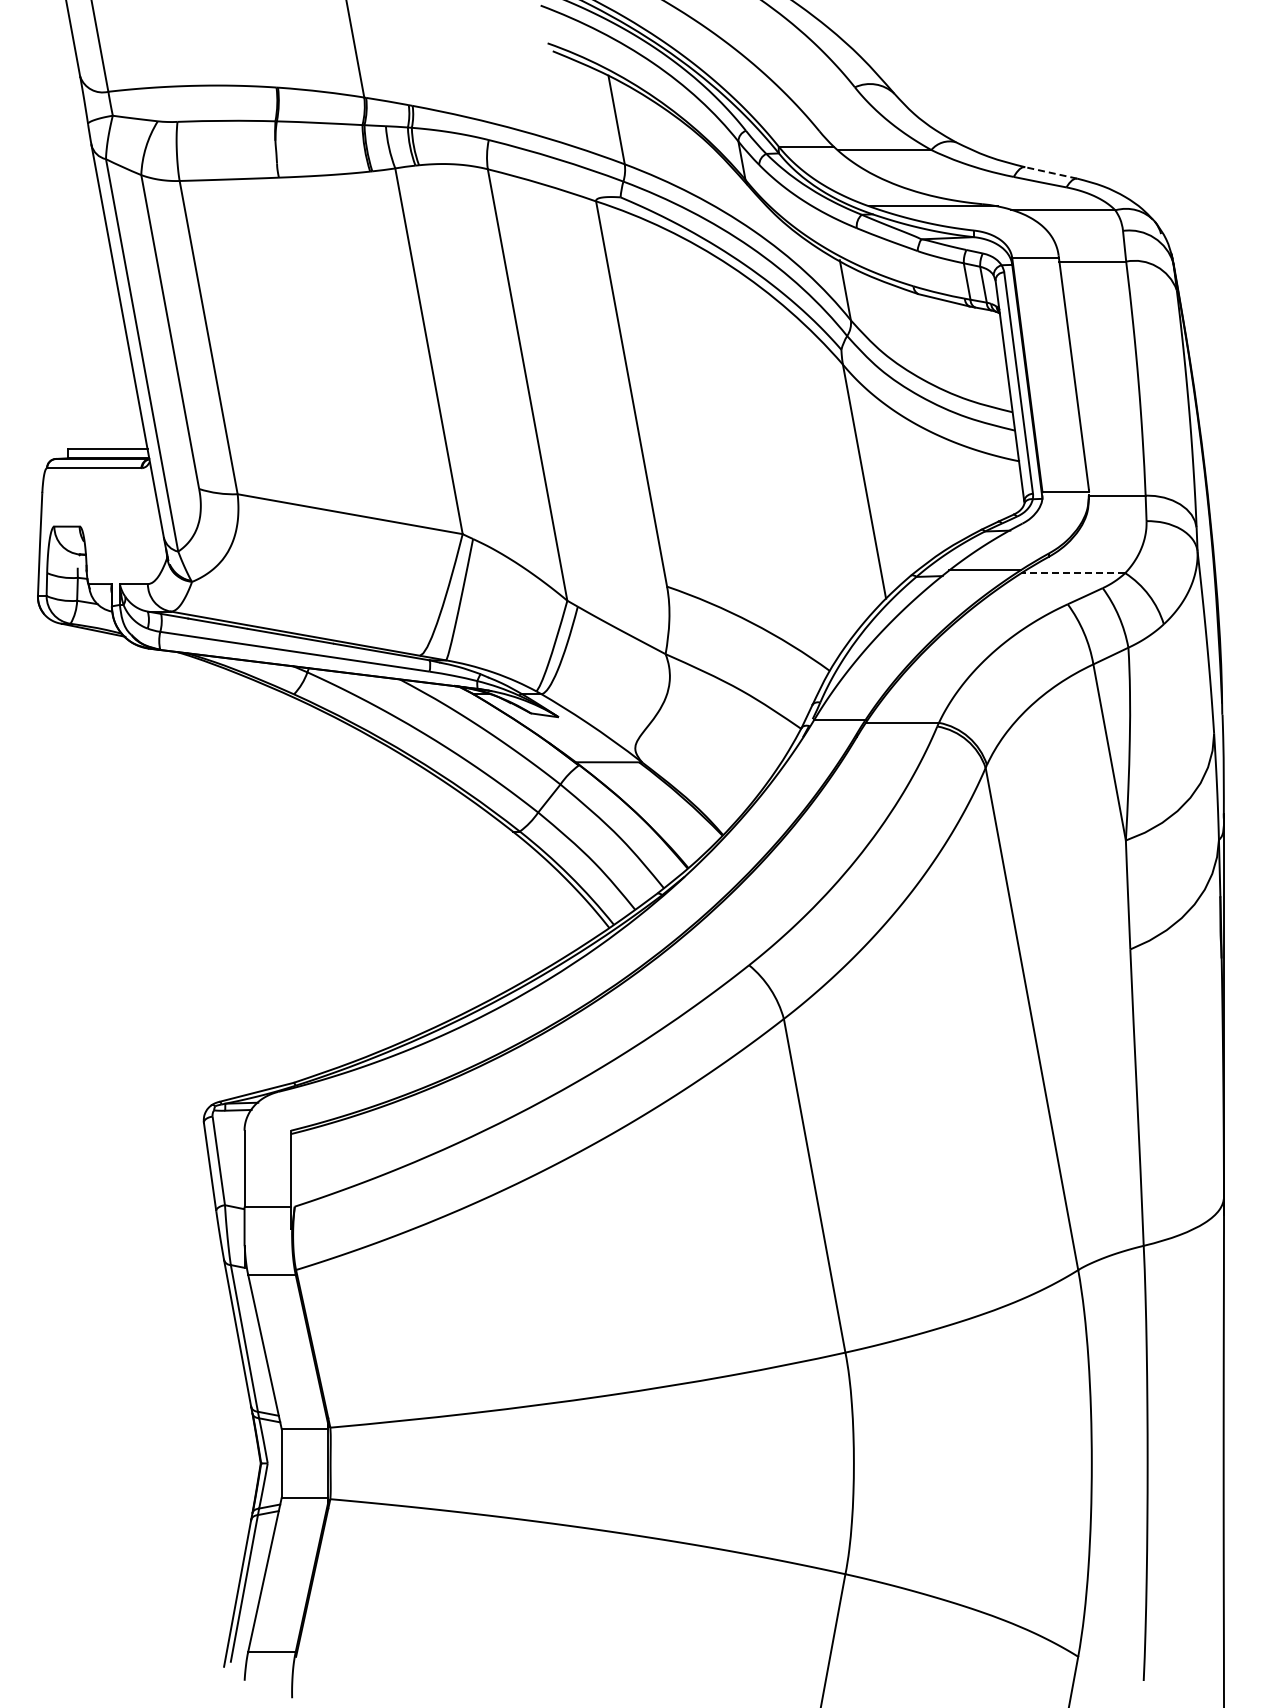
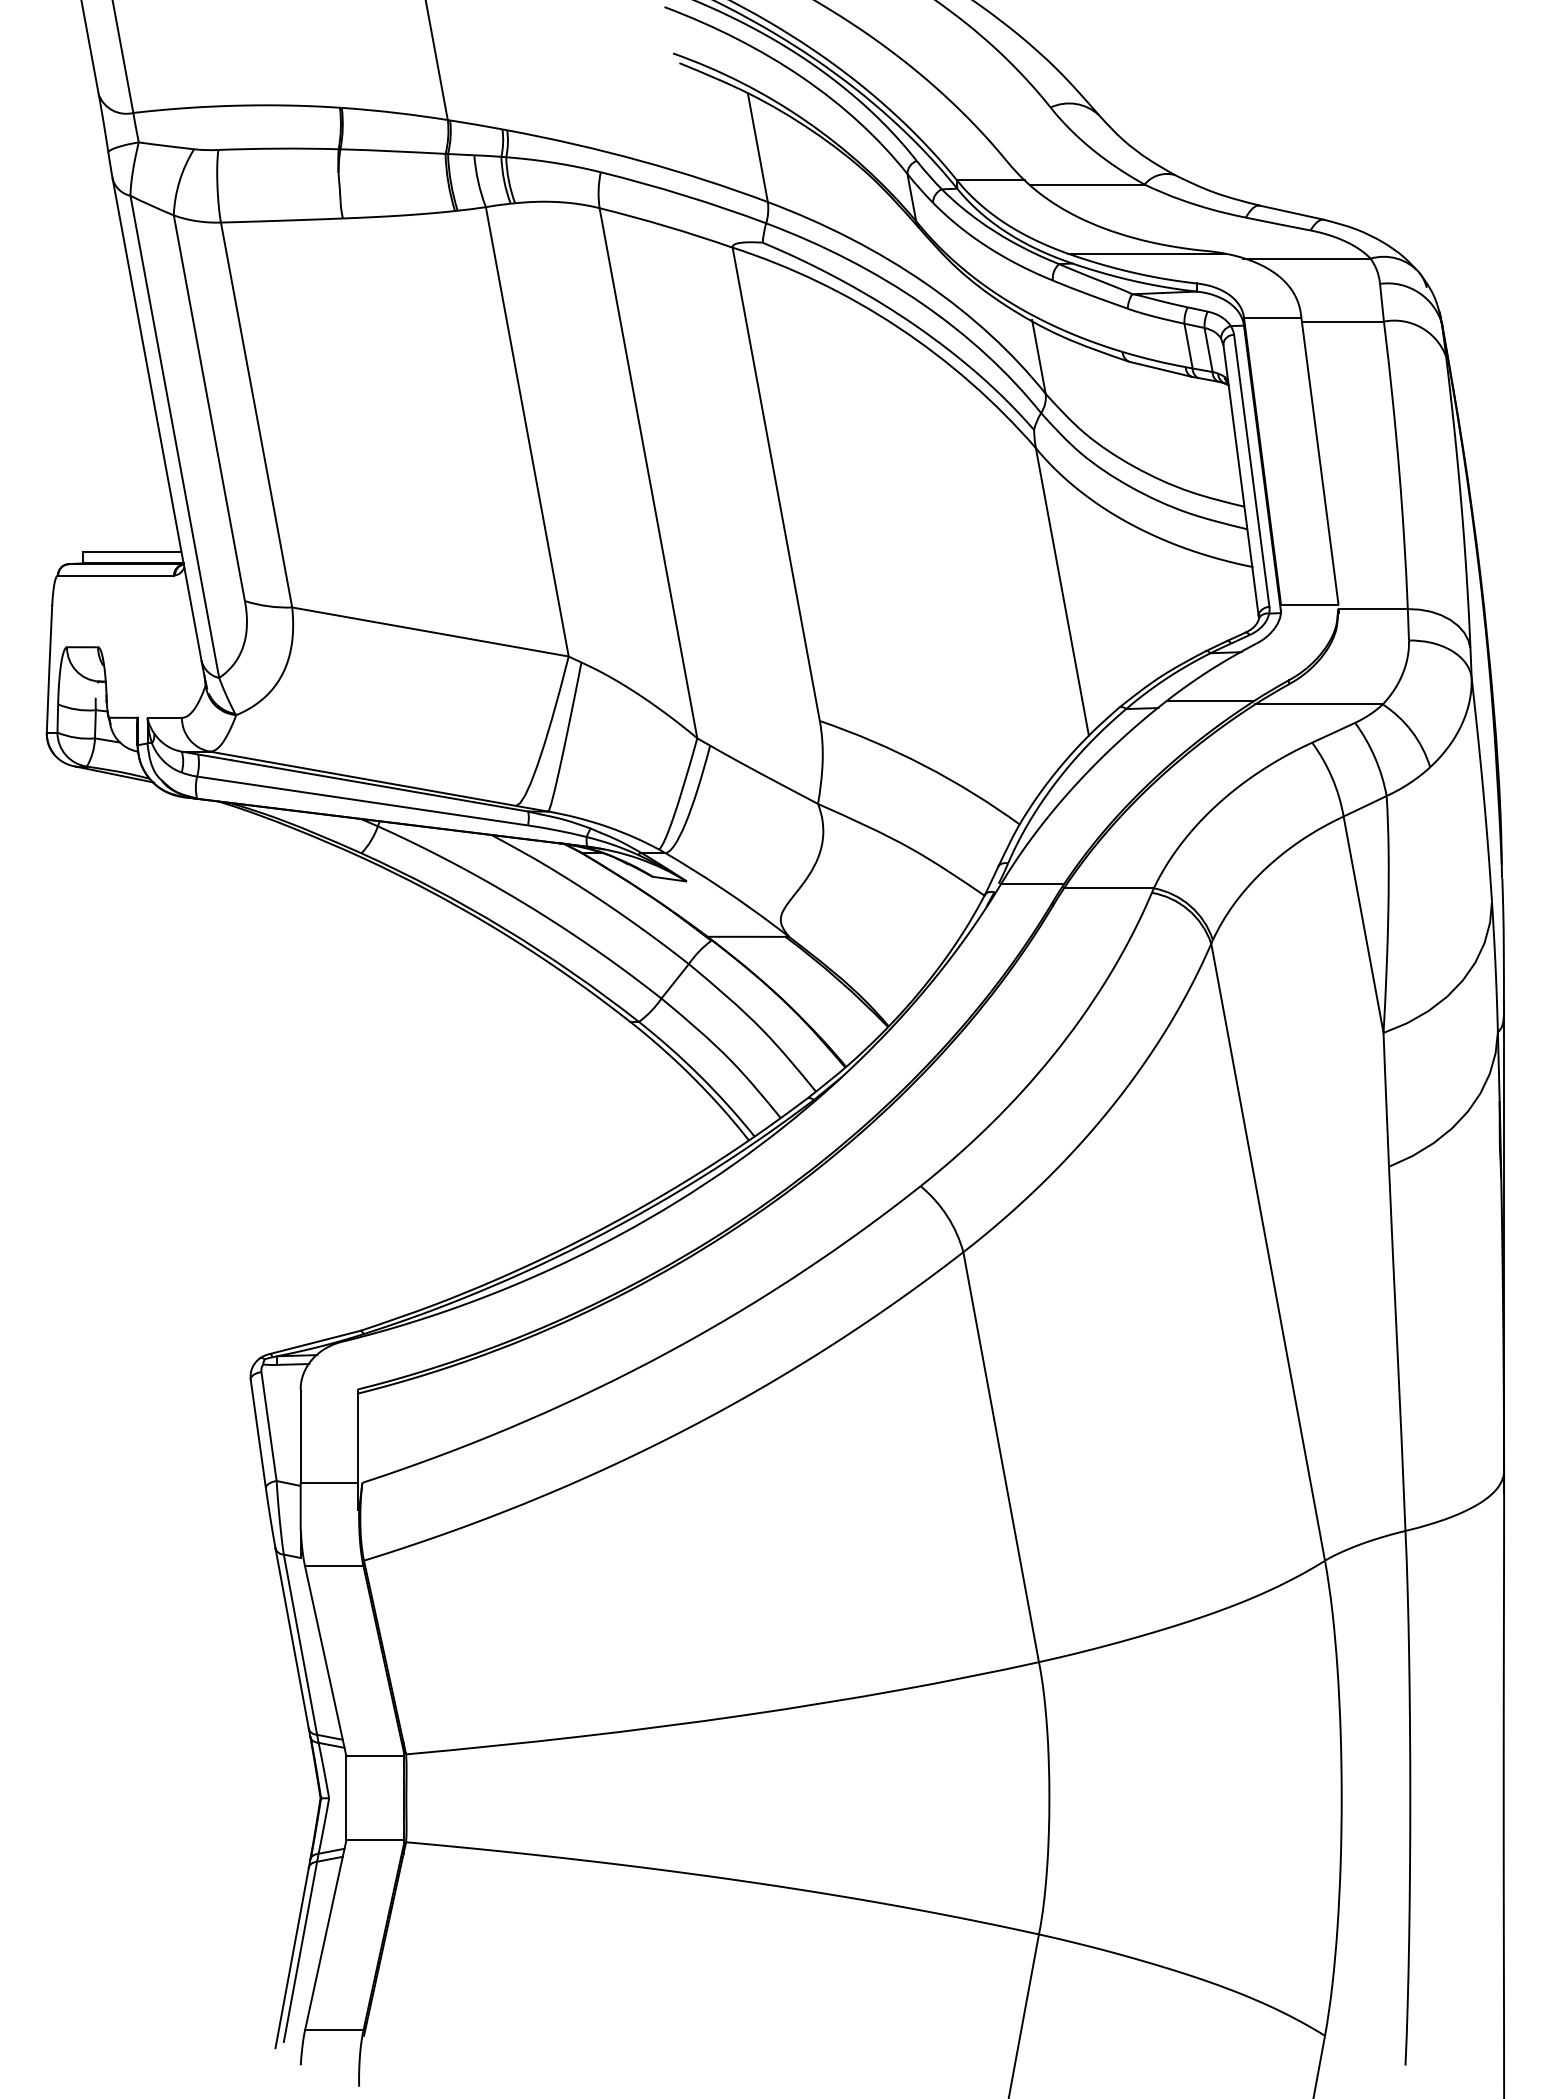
line: (1050, 172) -> (1290, 212), dashed -> solid
line: (1073, 573) -> (1319, 704), dashed -> solid

